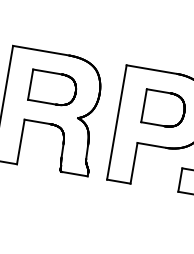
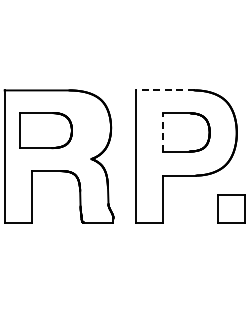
line: (151, 69) -> (164, 90), solid -> dashed
part: (52, 88) -> (45, 130), moved
line: (144, 104) -> (163, 131), solid -> dashed

